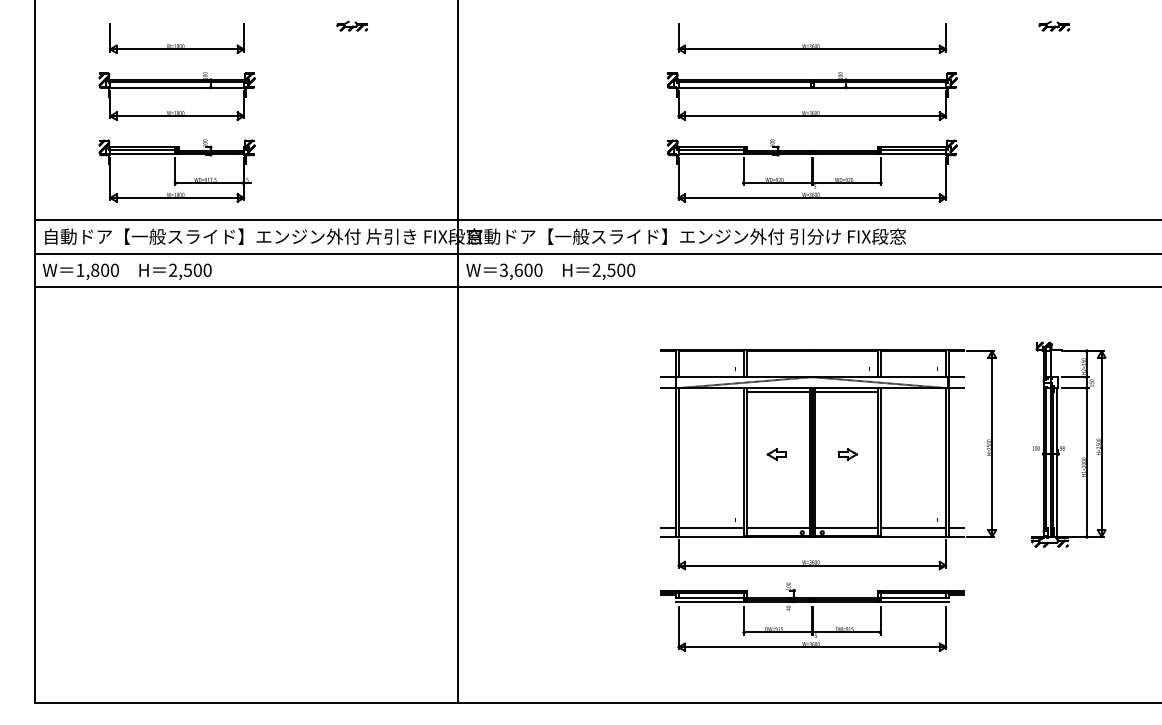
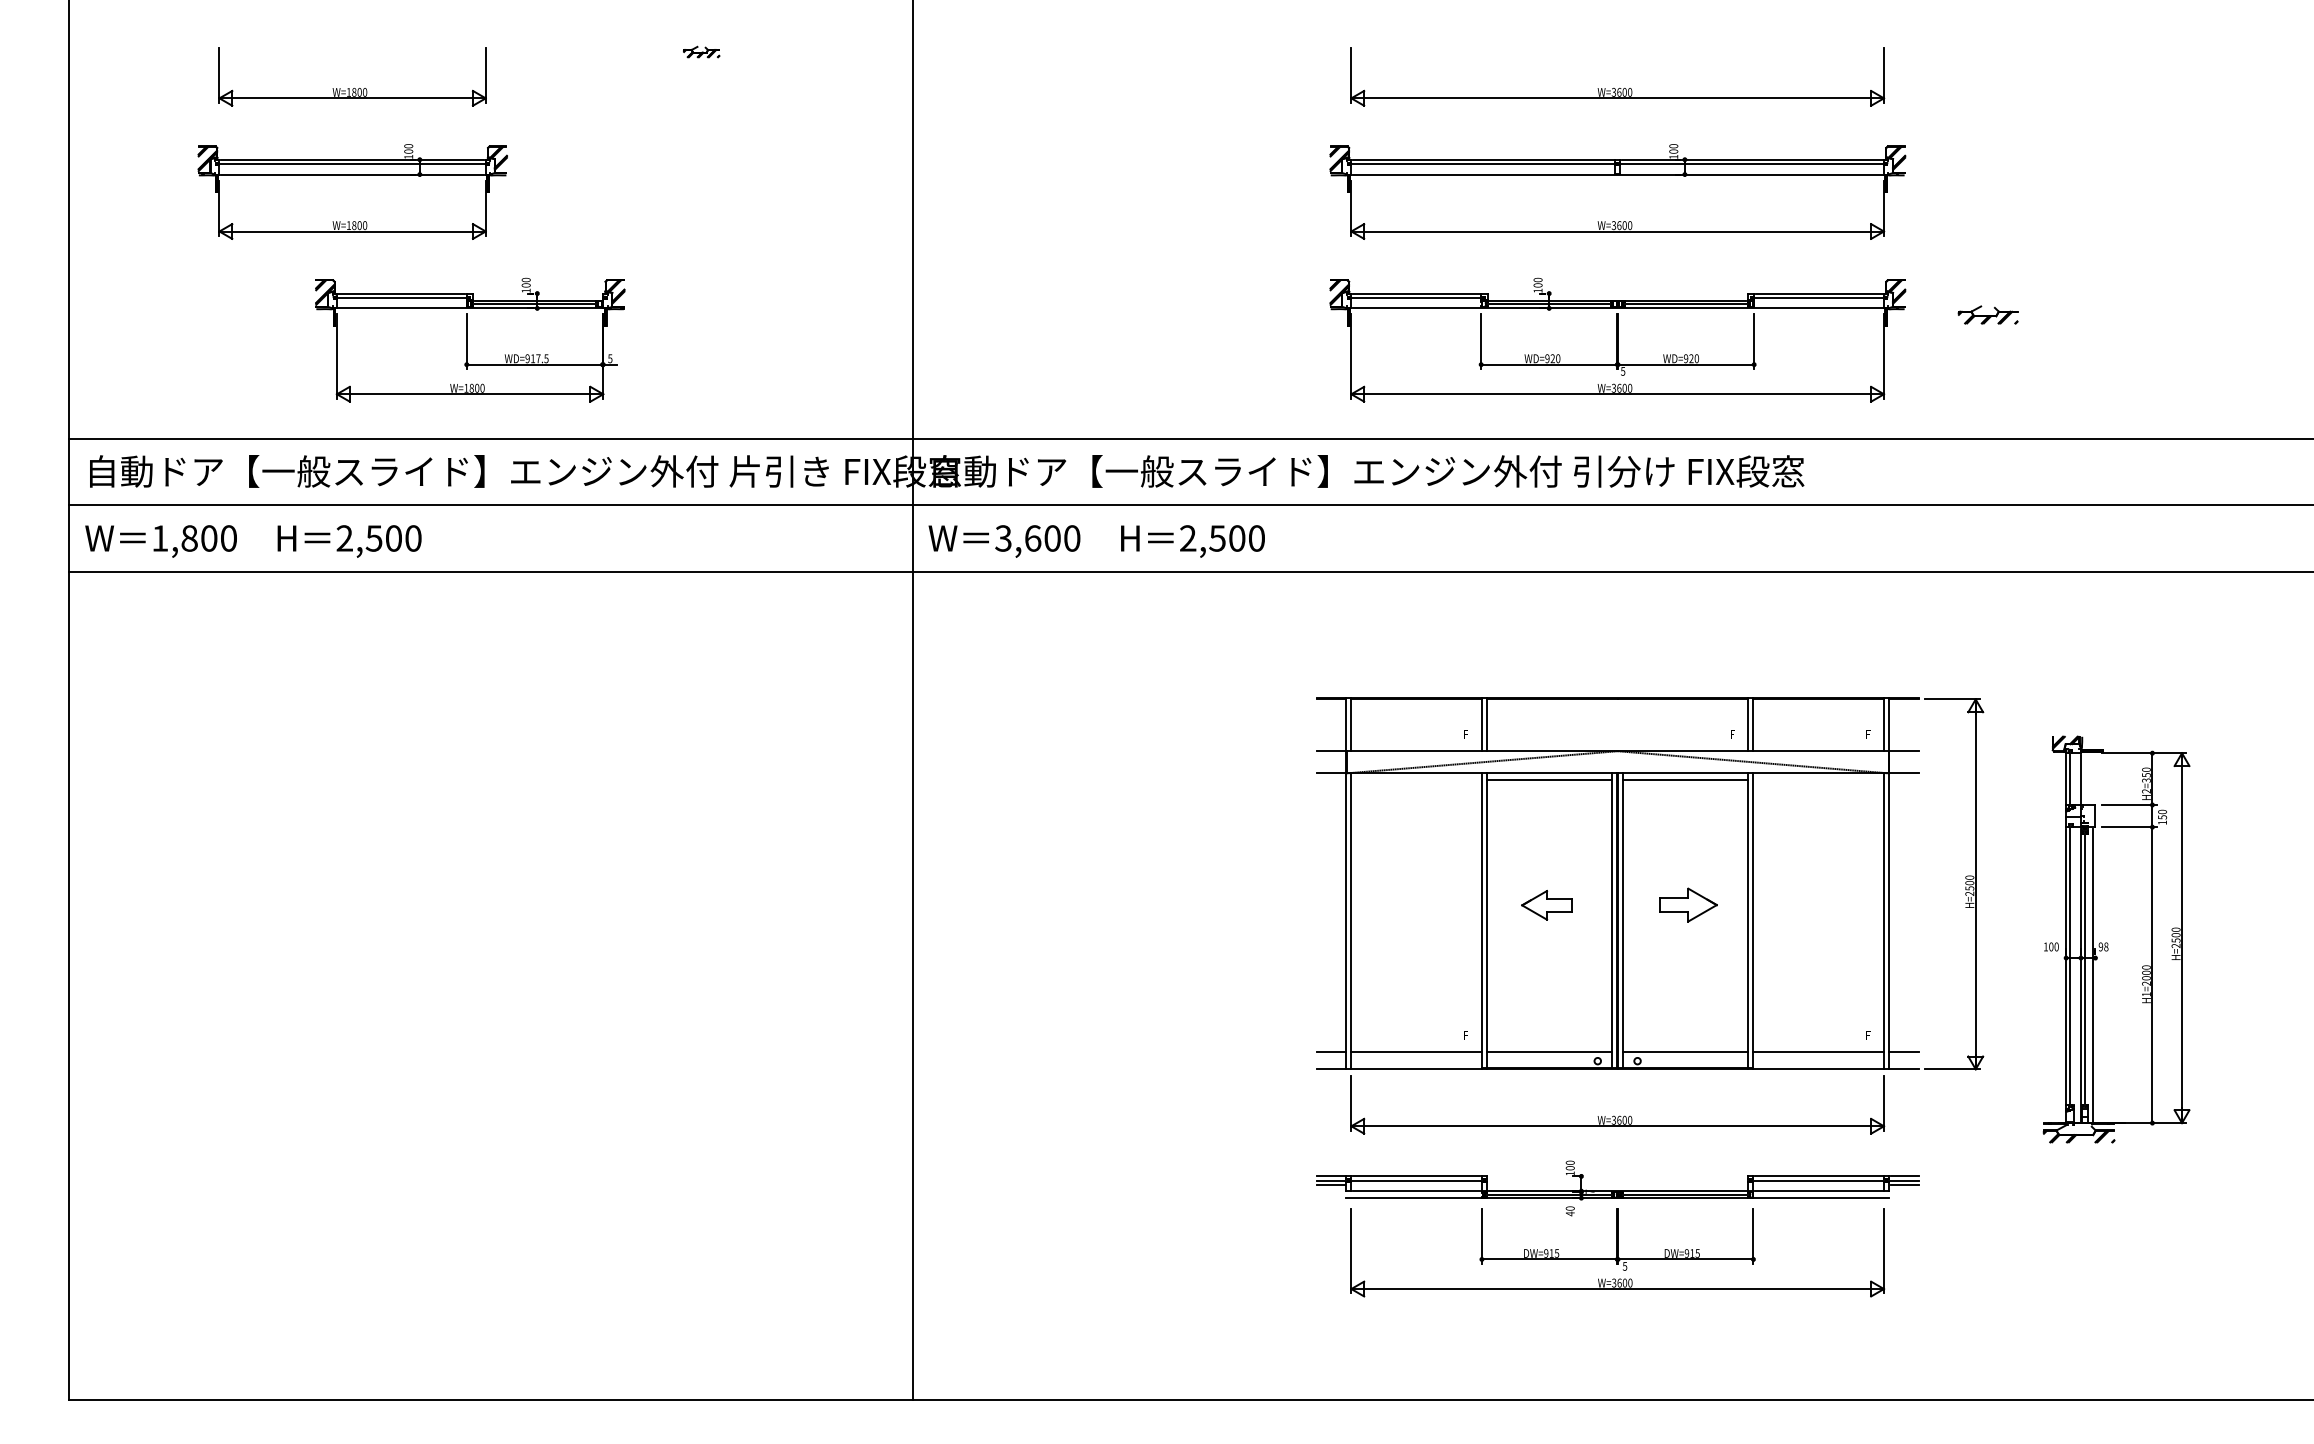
part: (352, 25) -> (701, 50), size x0.6
part: (1054, 25) -> (1988, 313), moved
part: (176, 170) -> (468, 339), moved
part: (1068, 444) -> (2115, 939), moved
part: (776, 454) -> (1546, 905), size x1.4
part: (847, 454) -> (1687, 905), size x1.6

